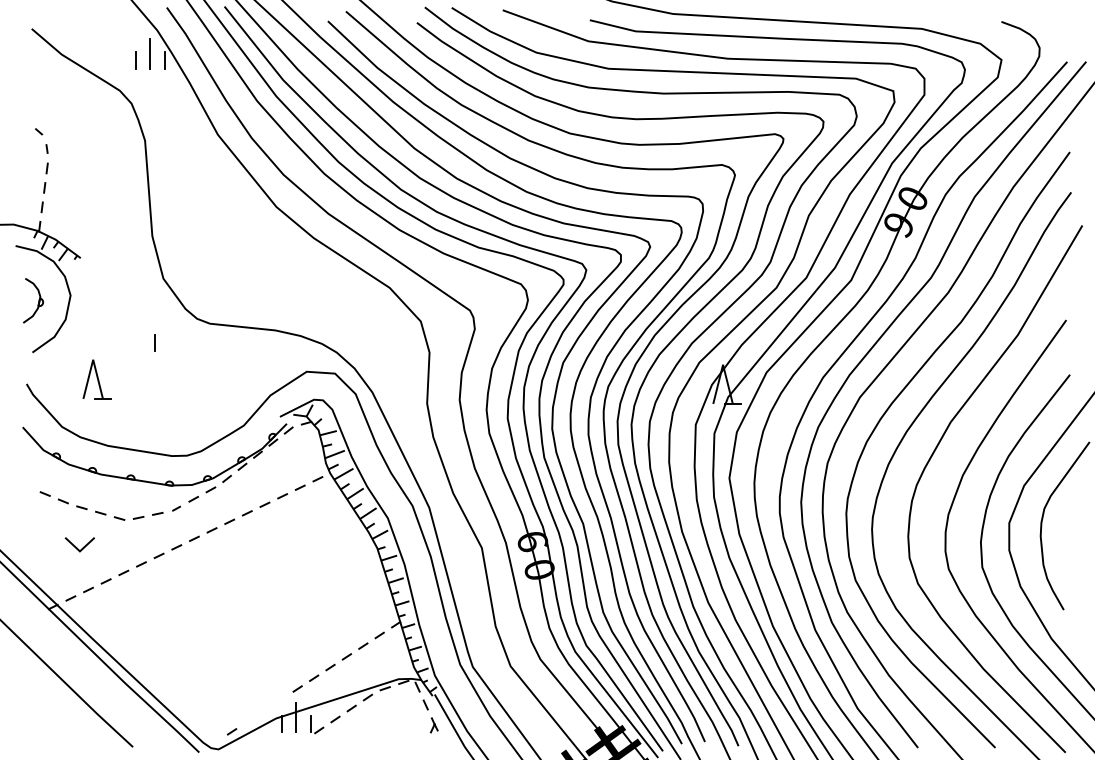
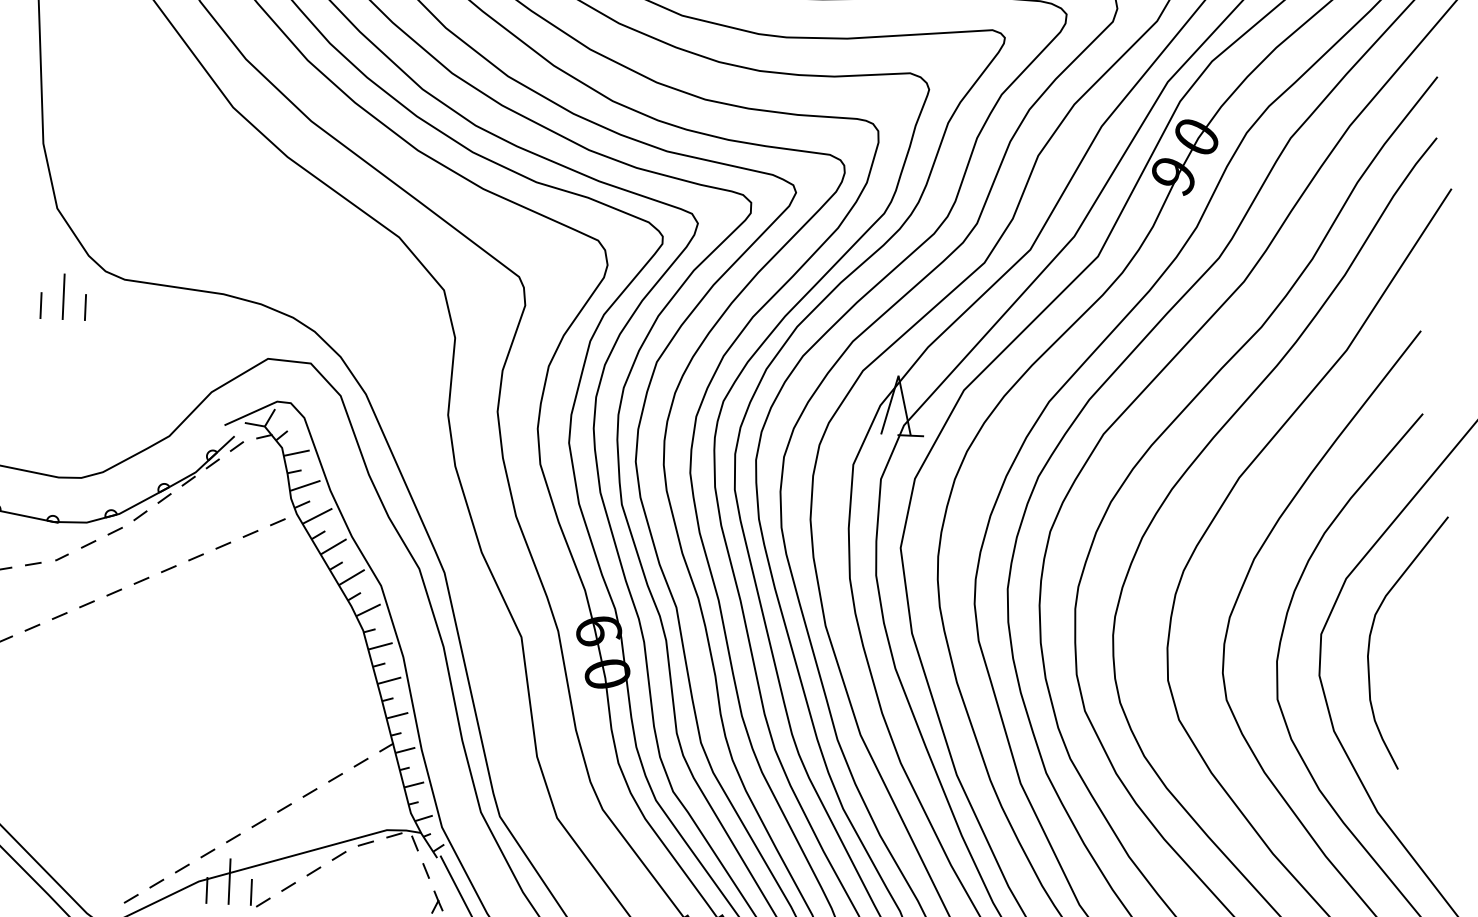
line: (170, 336) -> (64, 296), added
line: (184, 342) -> (84, 306), added
part: (264, 710) -> (181, 868), added

